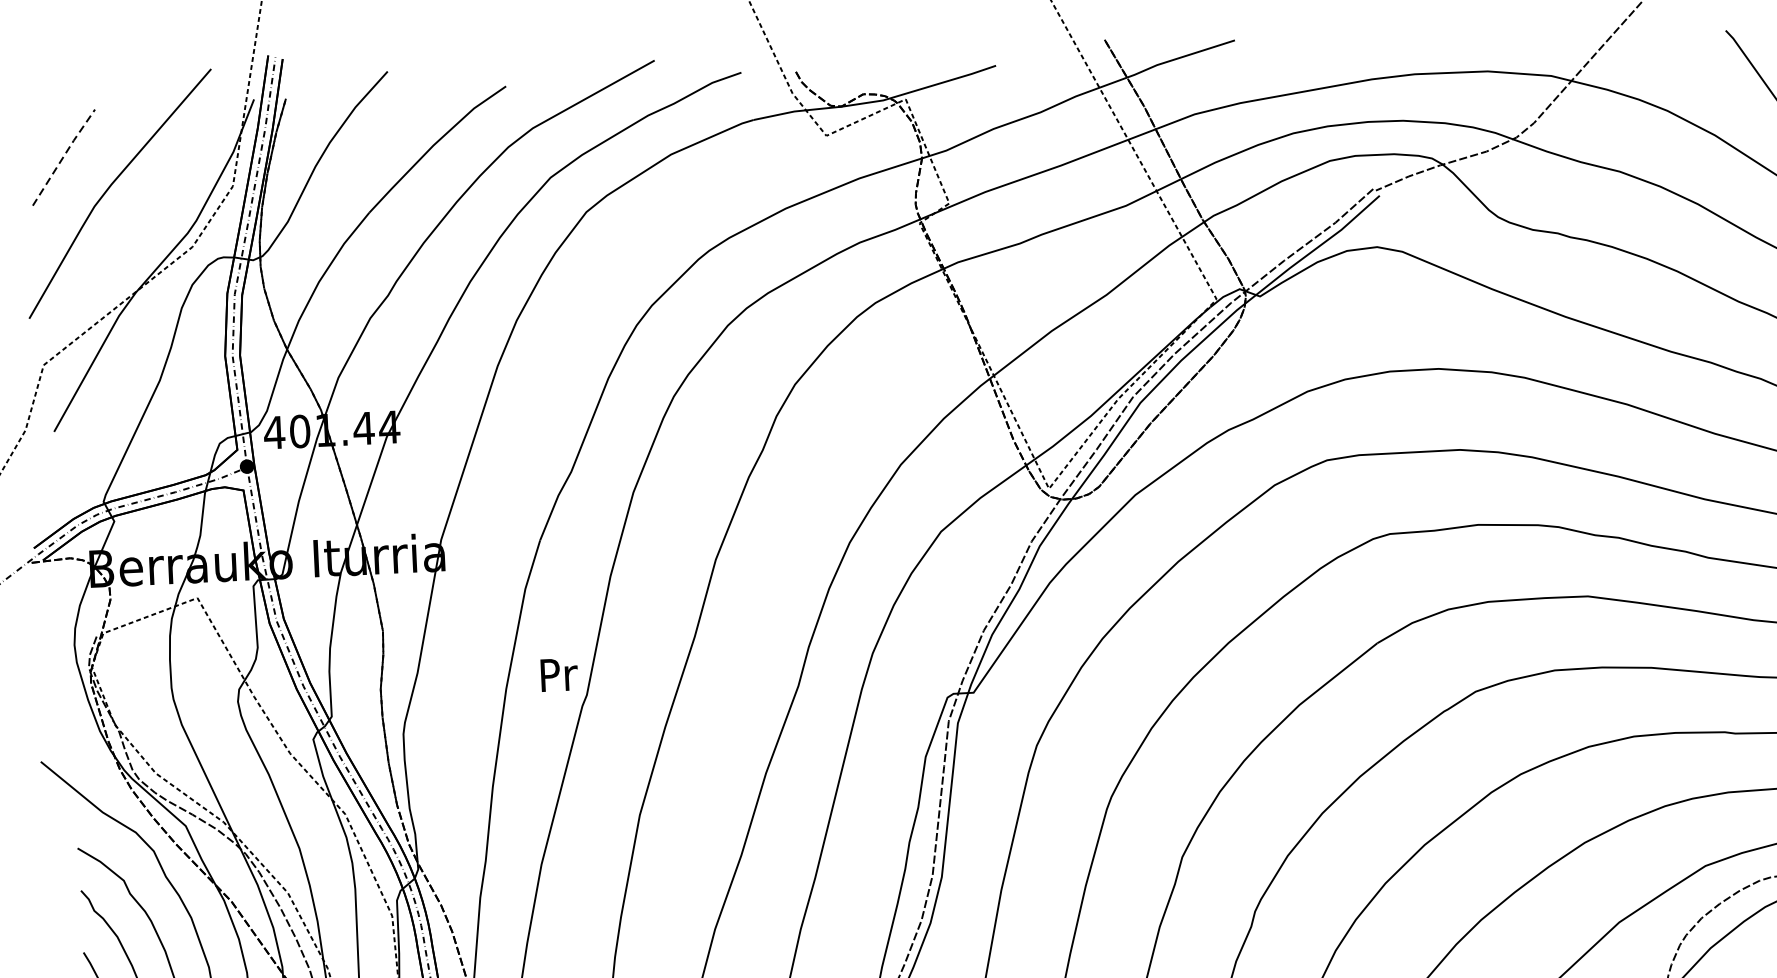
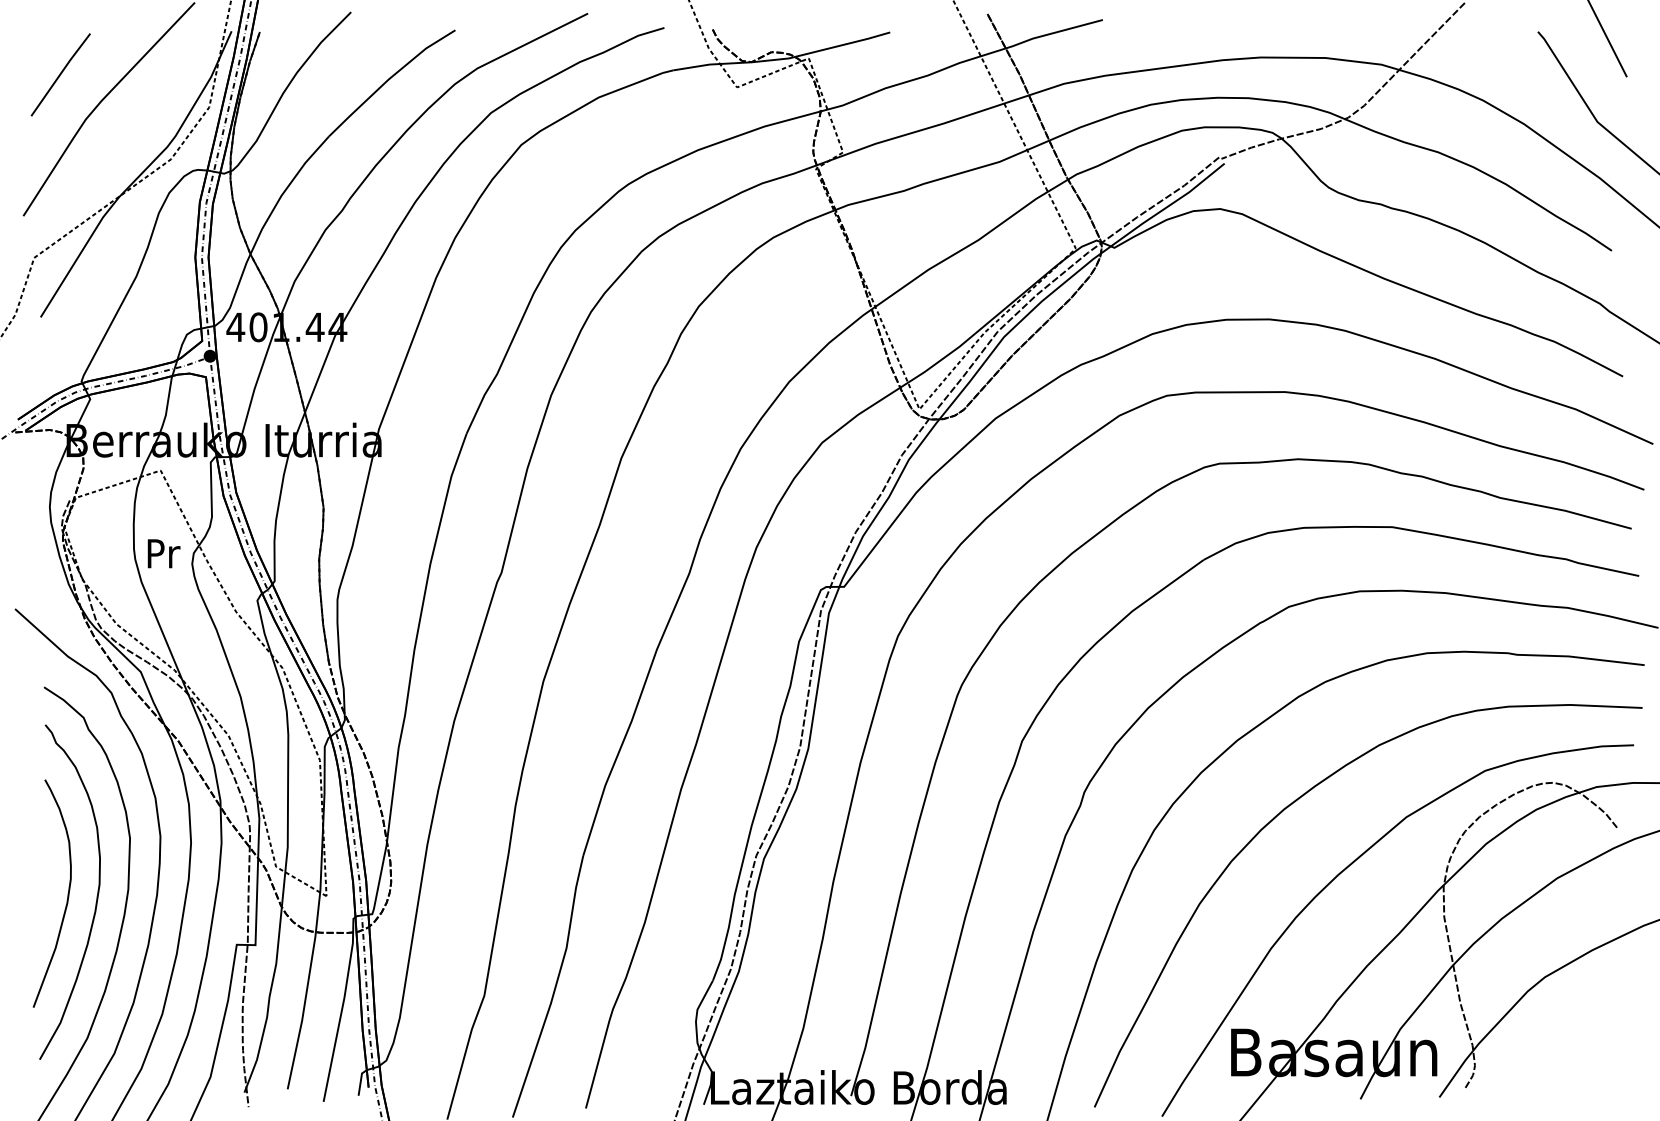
line: (63, 156) -> (60, 73), dashed -> solid
text: (558, 674) -> (163, 553), moved

